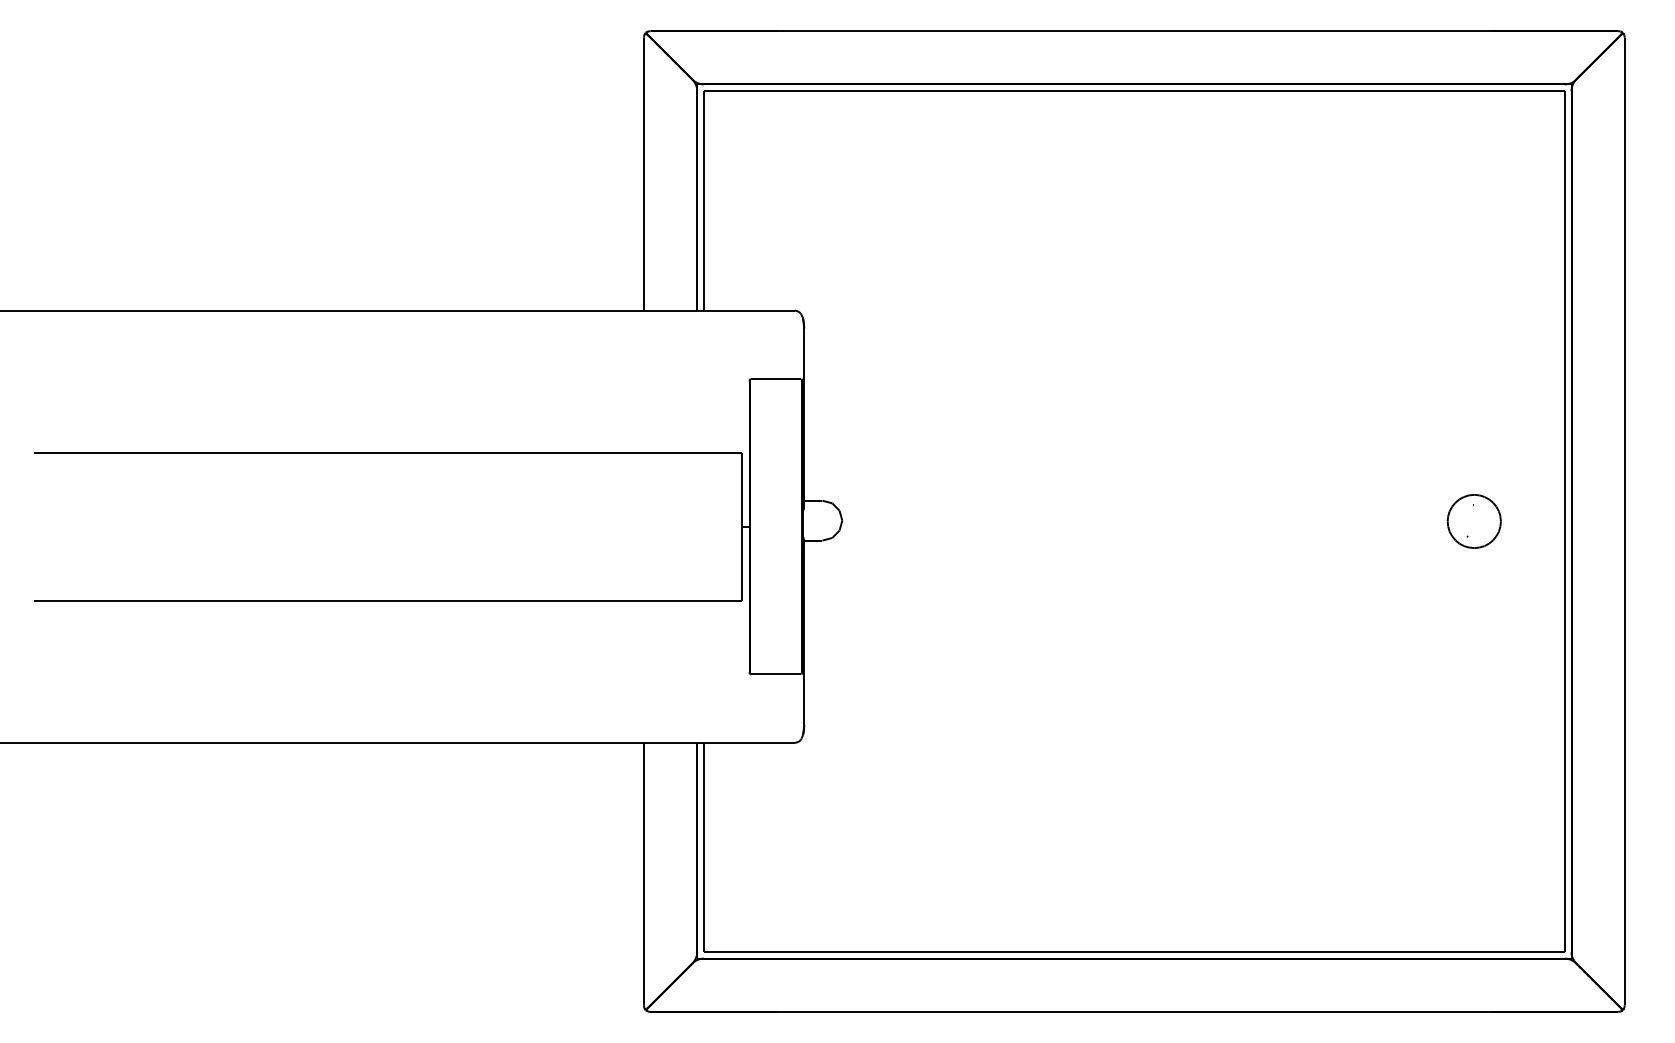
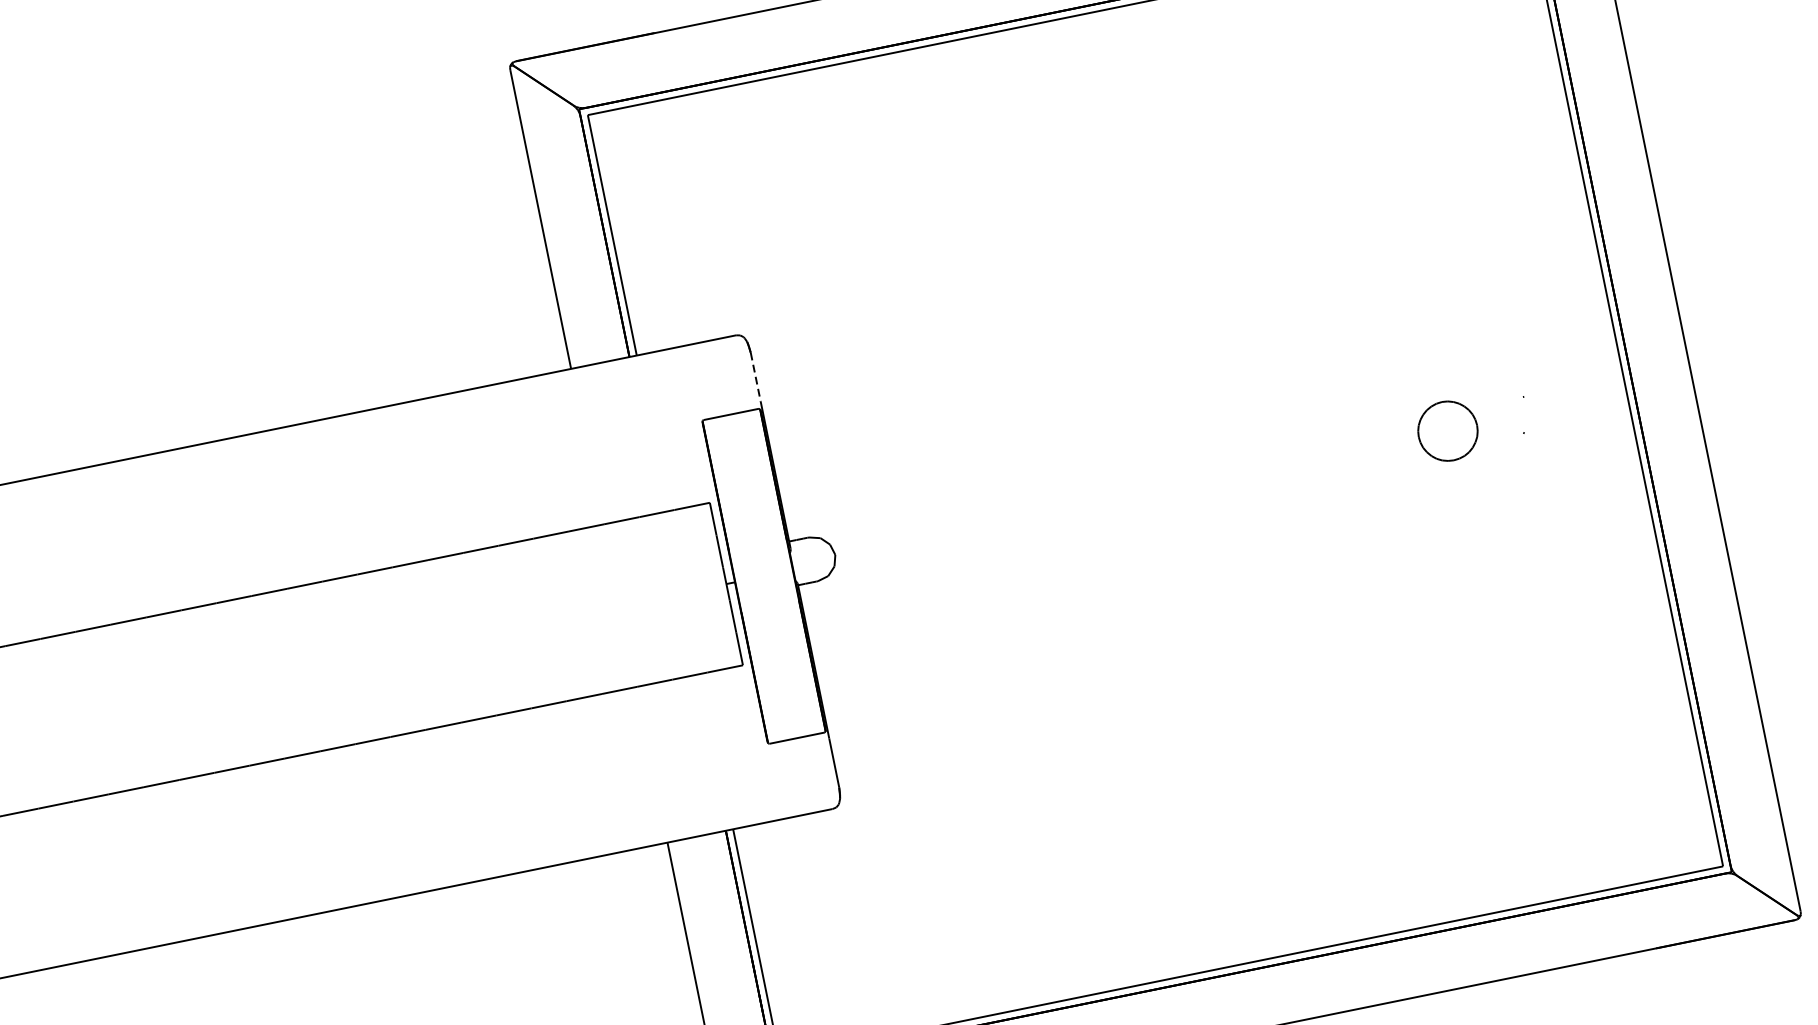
line: (804, 351) -> (756, 377), solid -> dashed
part: (1473, 521) -> (1447, 431), moved

